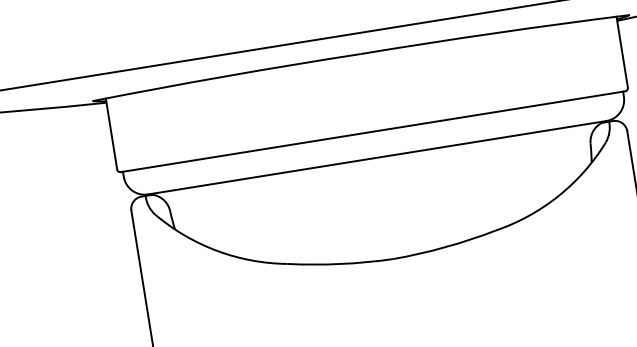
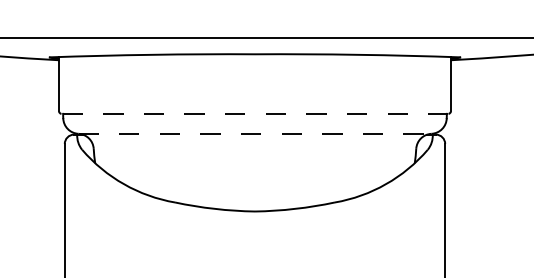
line: (372, 131) -> (254, 113), solid -> dashed
line: (377, 157) -> (255, 133), solid -> dashed

